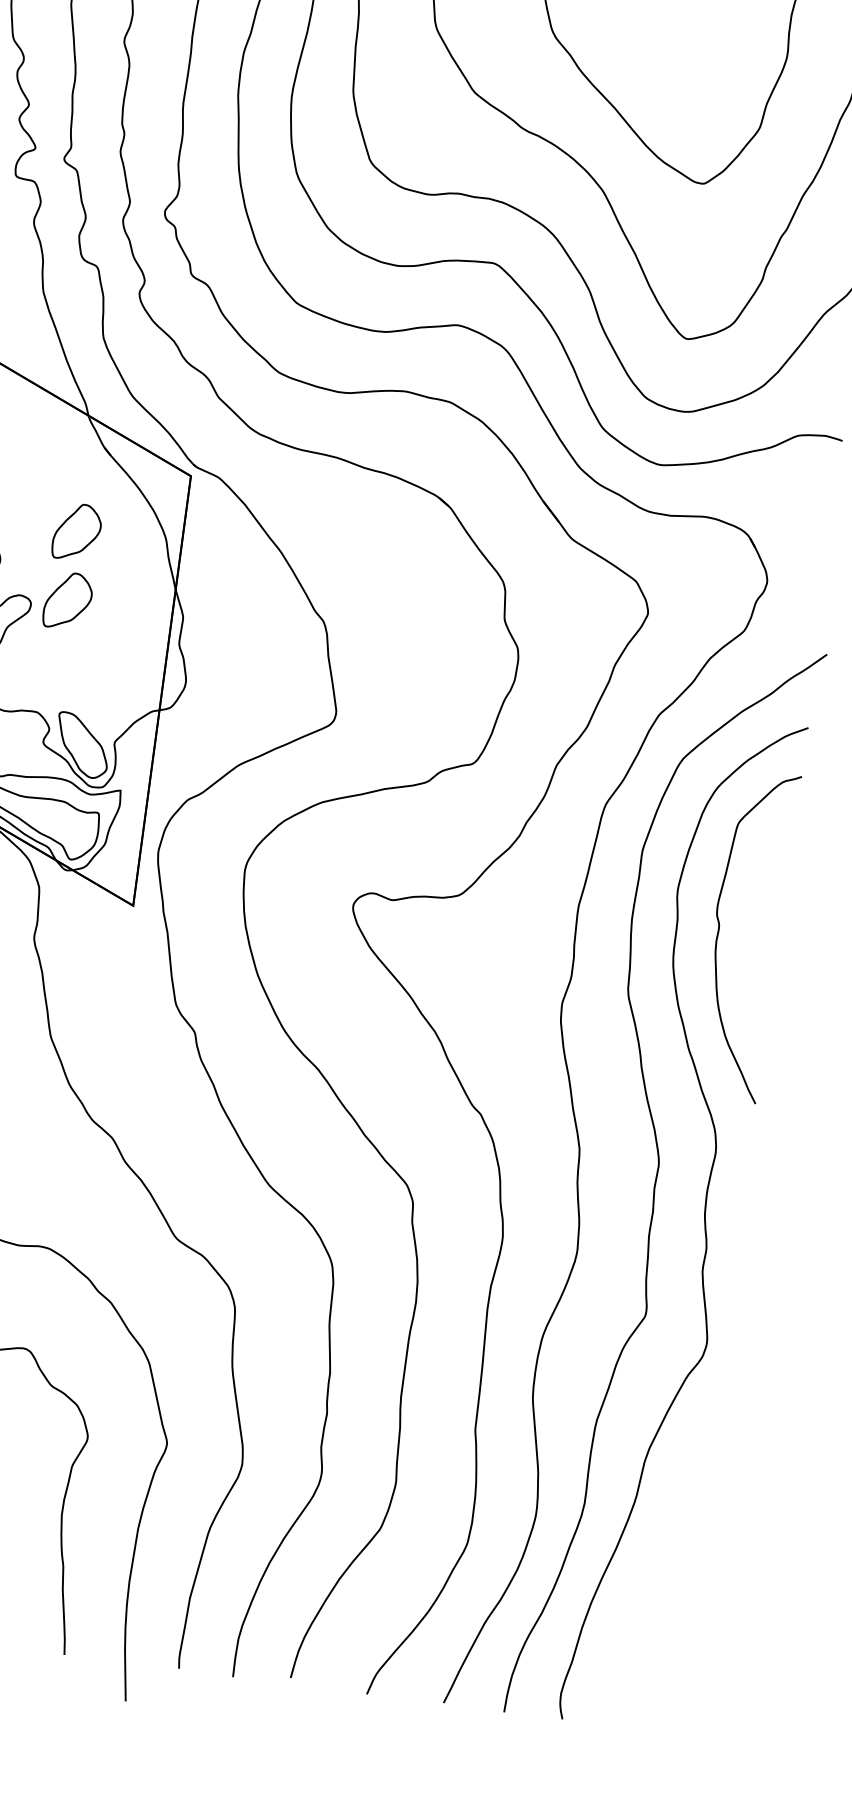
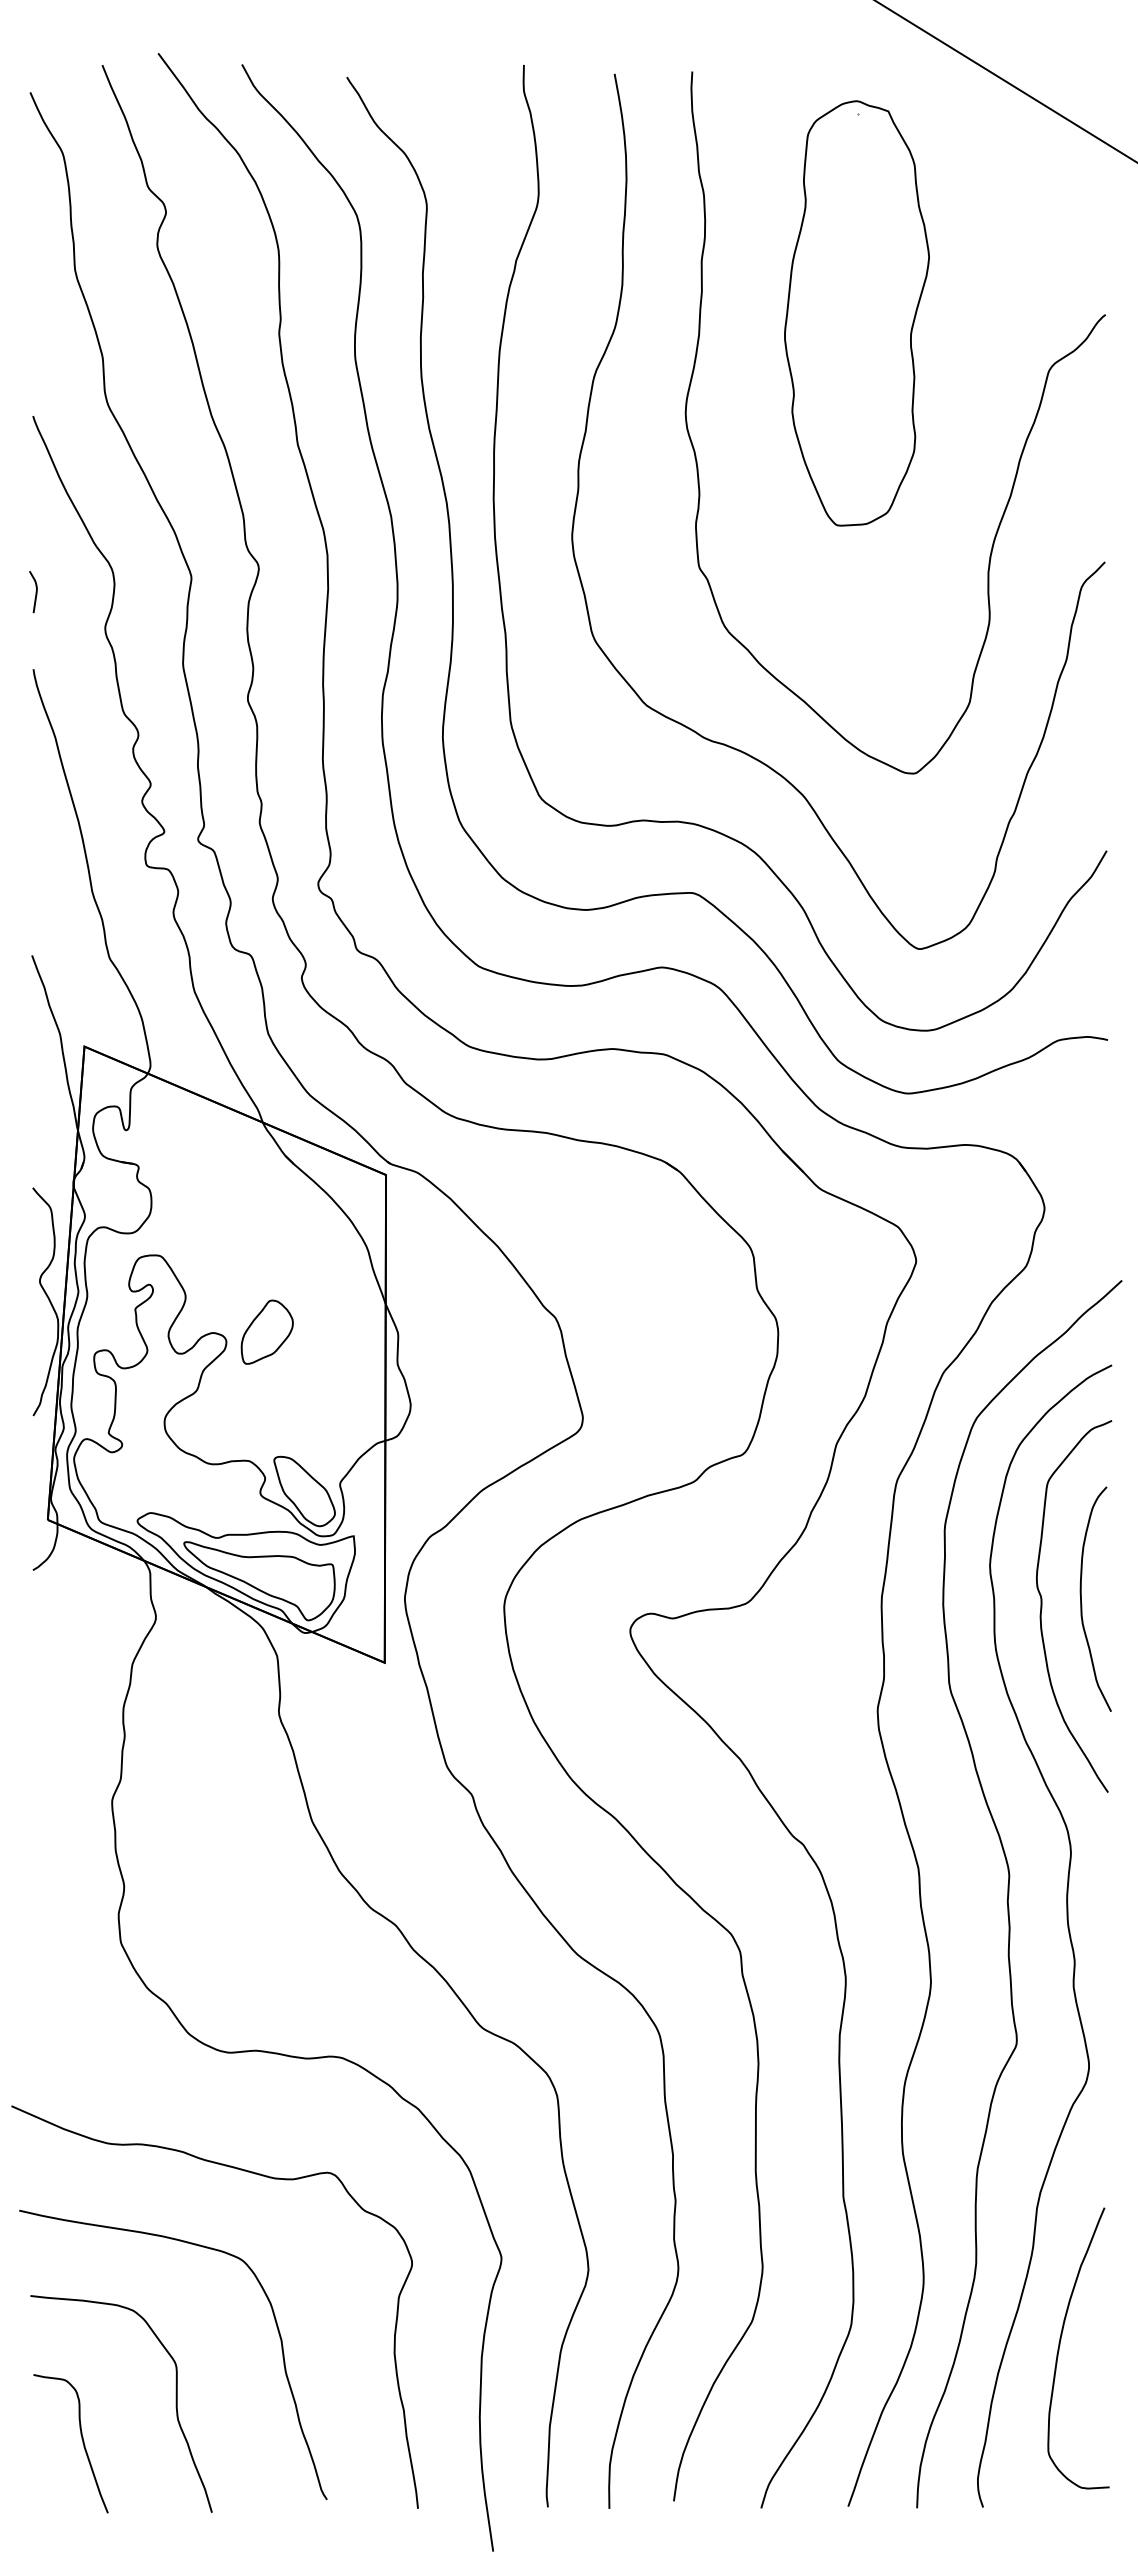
part: (76, 531) -> (266, 1253), removed
curve: (754, 934) -> (1082, 1603), added
curve: (649, 1585) -> (1060, 2345), added

